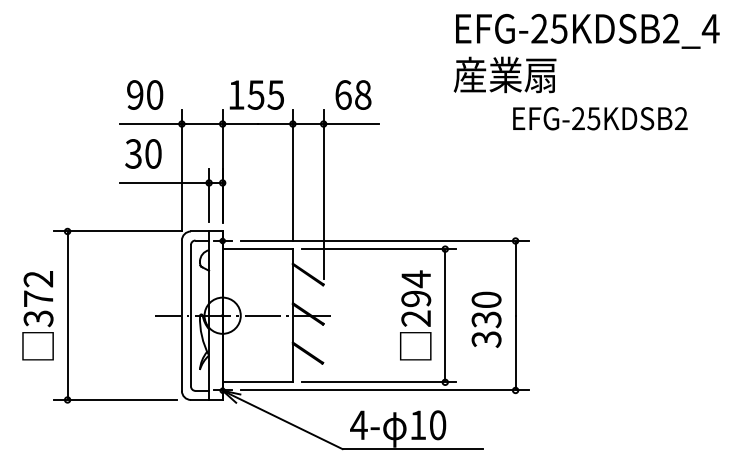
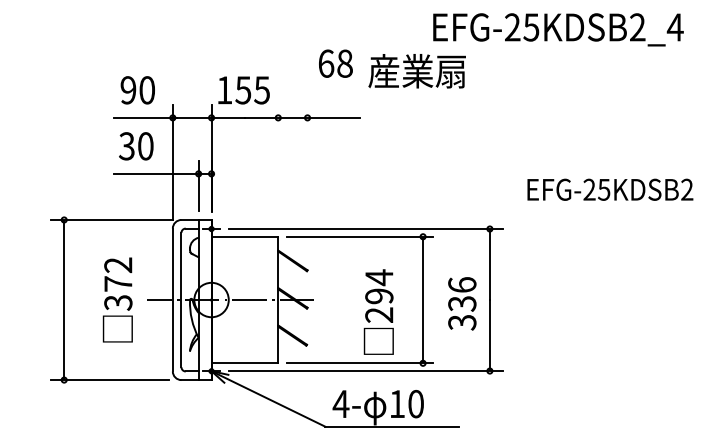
text: (504, 74) -> (416, 70), moved
text: (353, 94) -> (335, 63), moved
text: (600, 118) -> (610, 189), moved
line: (292, 175) -> (277, 166), removed
line: (323, 194) -> (307, 184), removed
text: (486, 299) -> (462, 284), 330 -> 336
text: (37, 315) -> (117, 299), moved
text: (415, 315) -> (378, 312), moved

